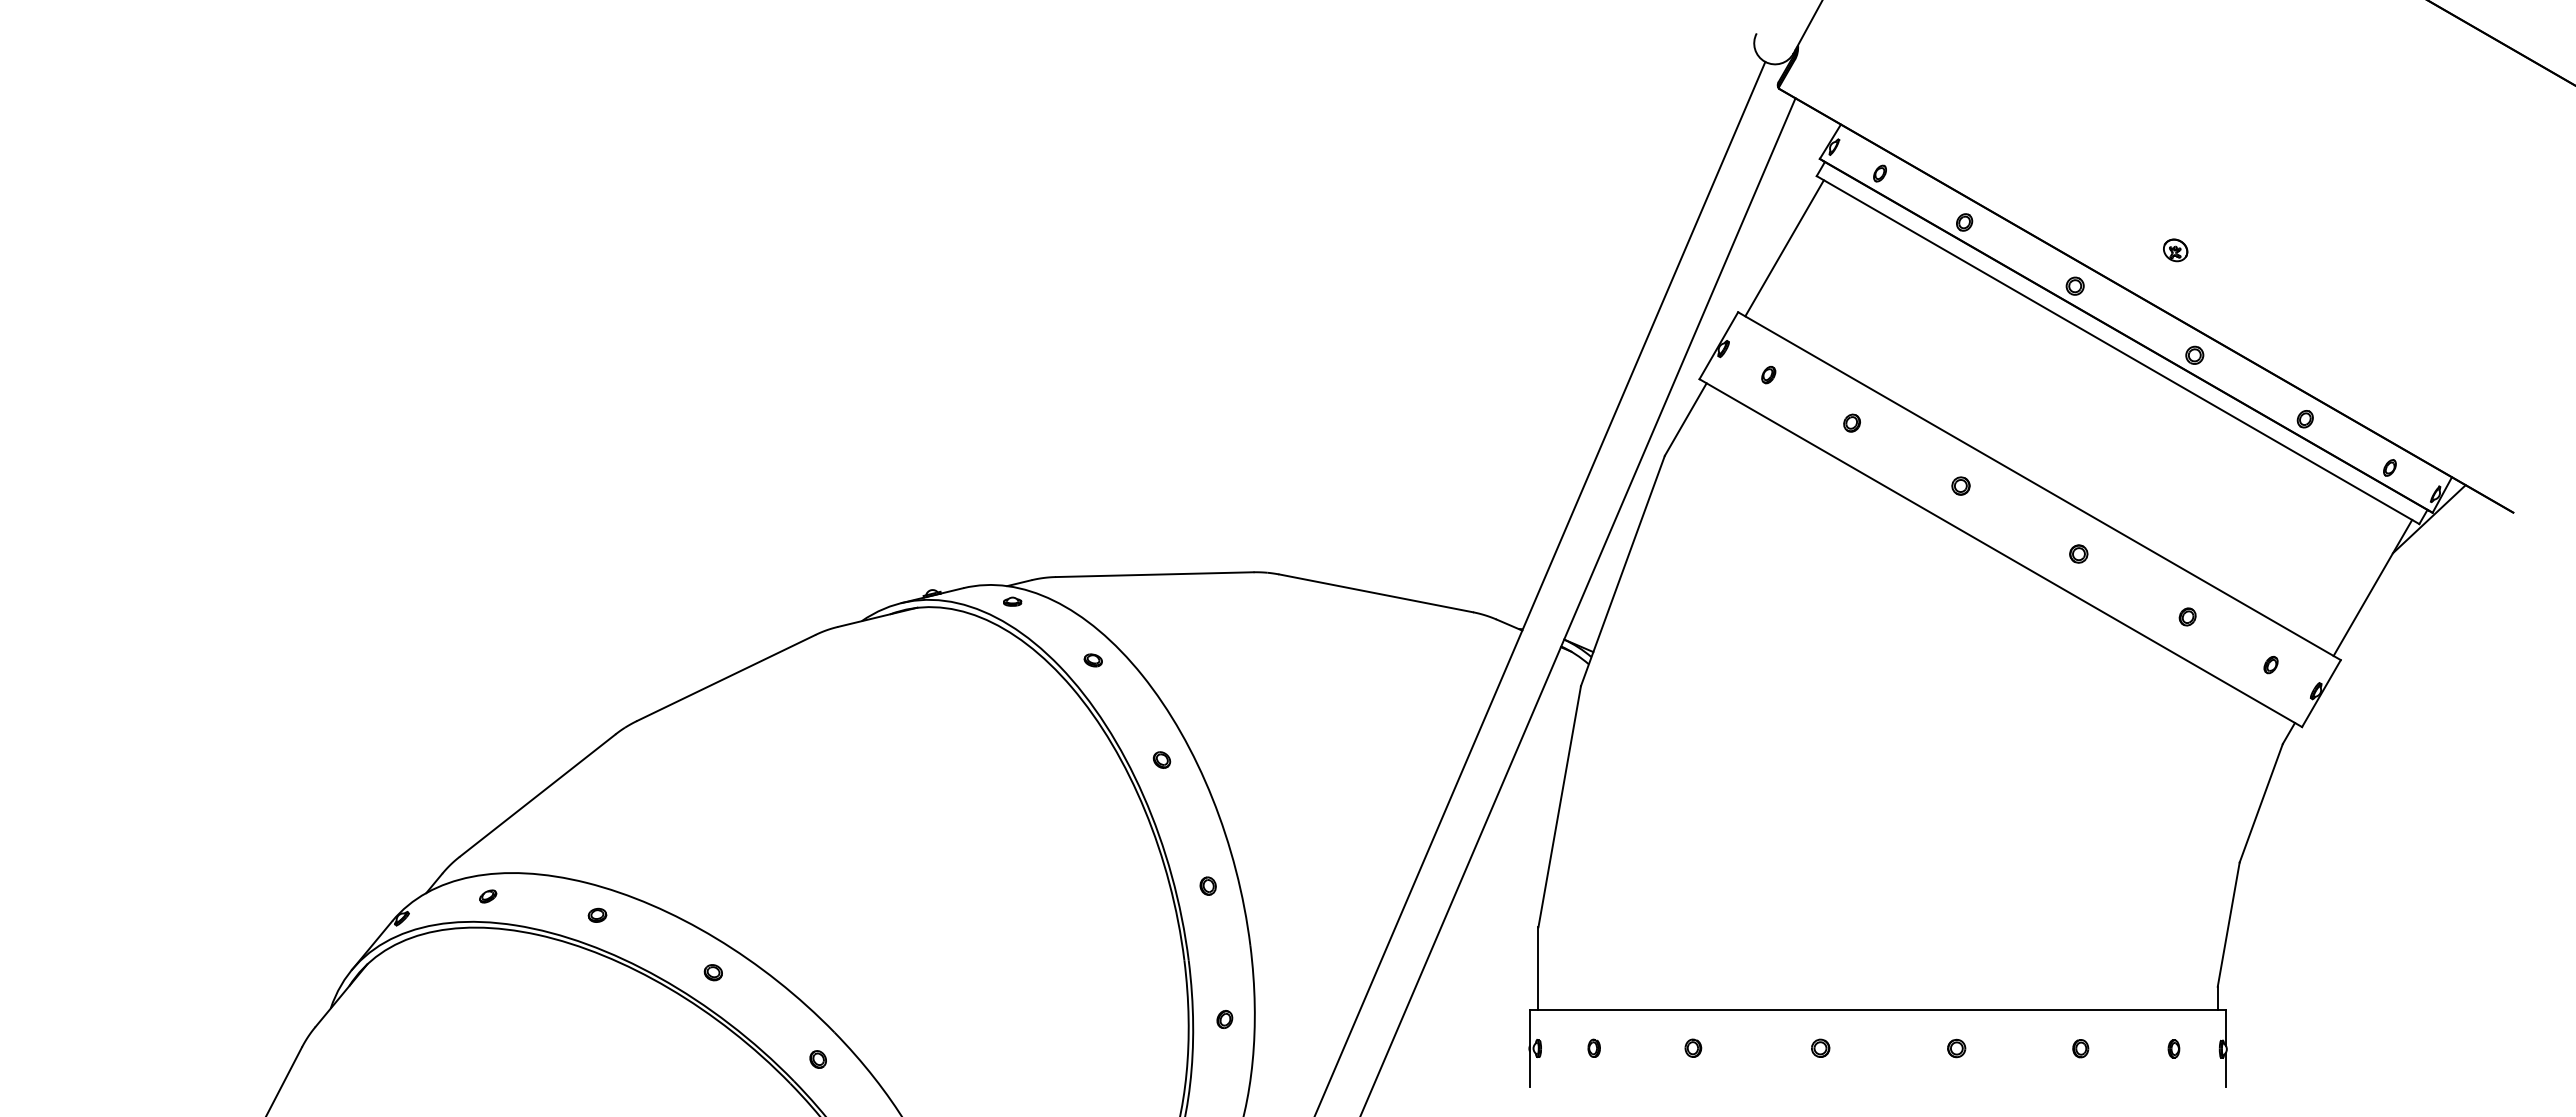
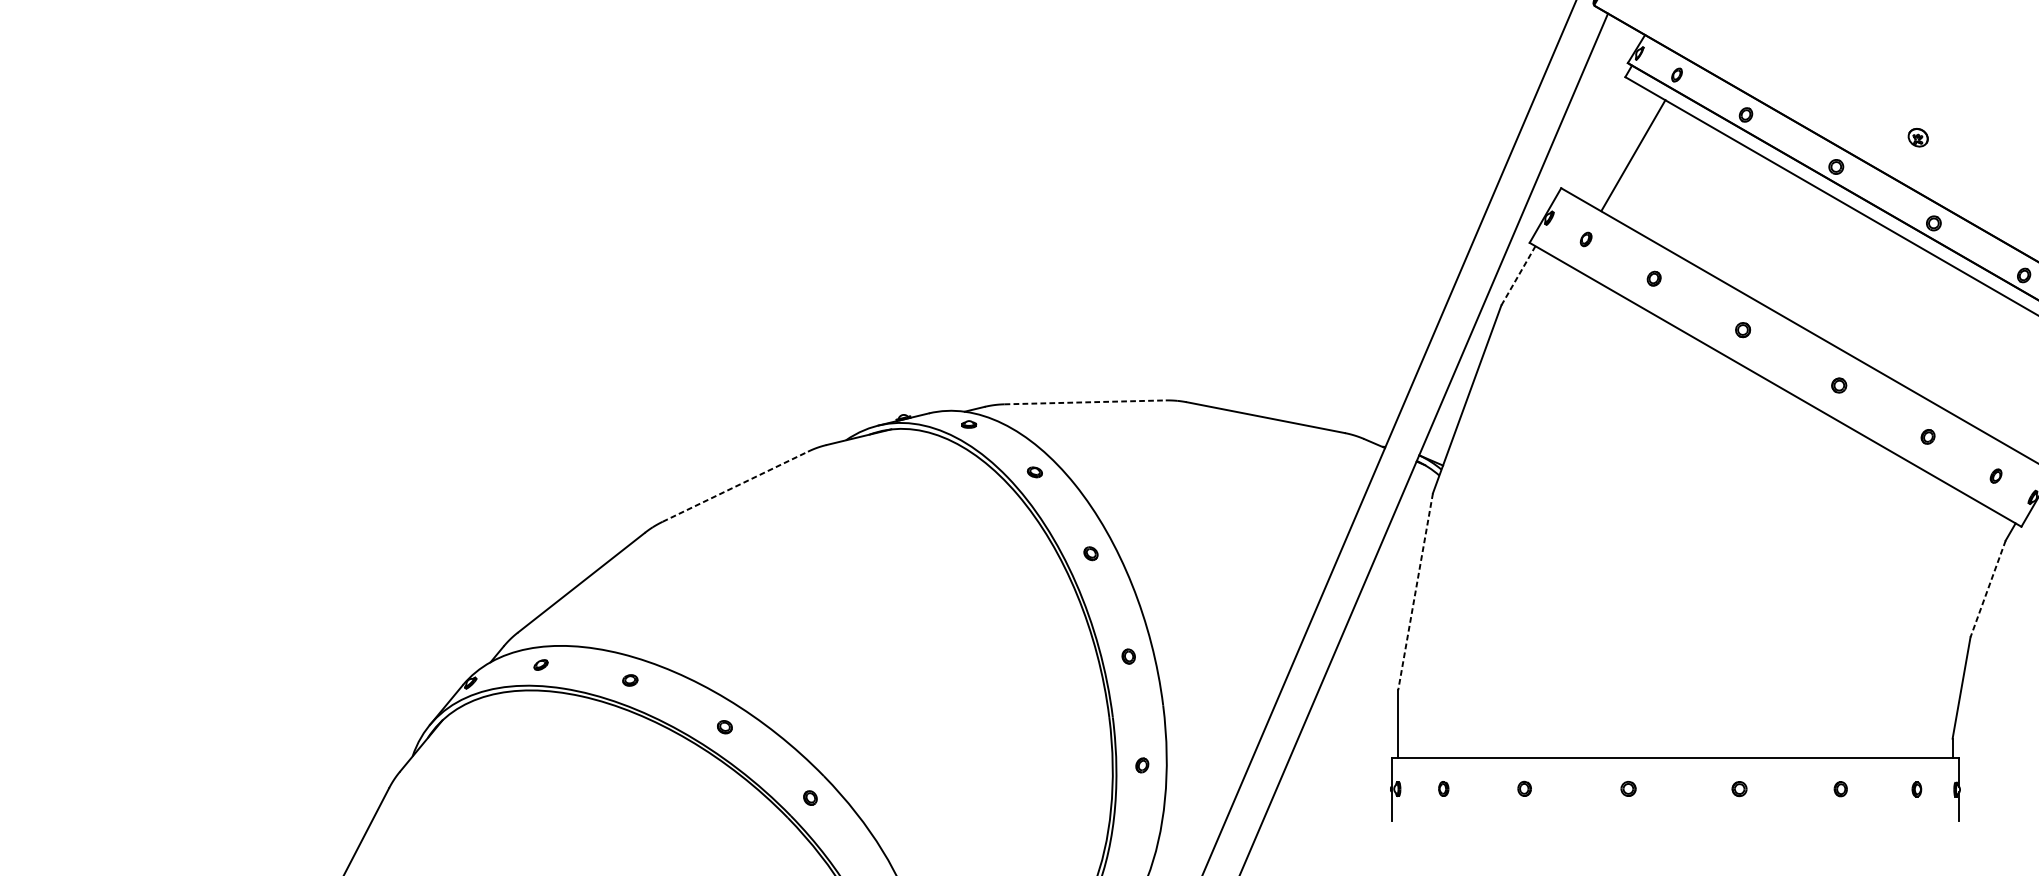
line: (1784, 248) -> (1633, 155), moved
line: (1685, 419) -> (1518, 275), solid -> dashed
line: (1154, 574) -> (1084, 402), solid -> dashed
line: (726, 678) -> (735, 487), solid -> dashed
line: (2261, 803) -> (1988, 589), solid -> dashed
line: (1559, 807) -> (1415, 592), solid -> dashed

